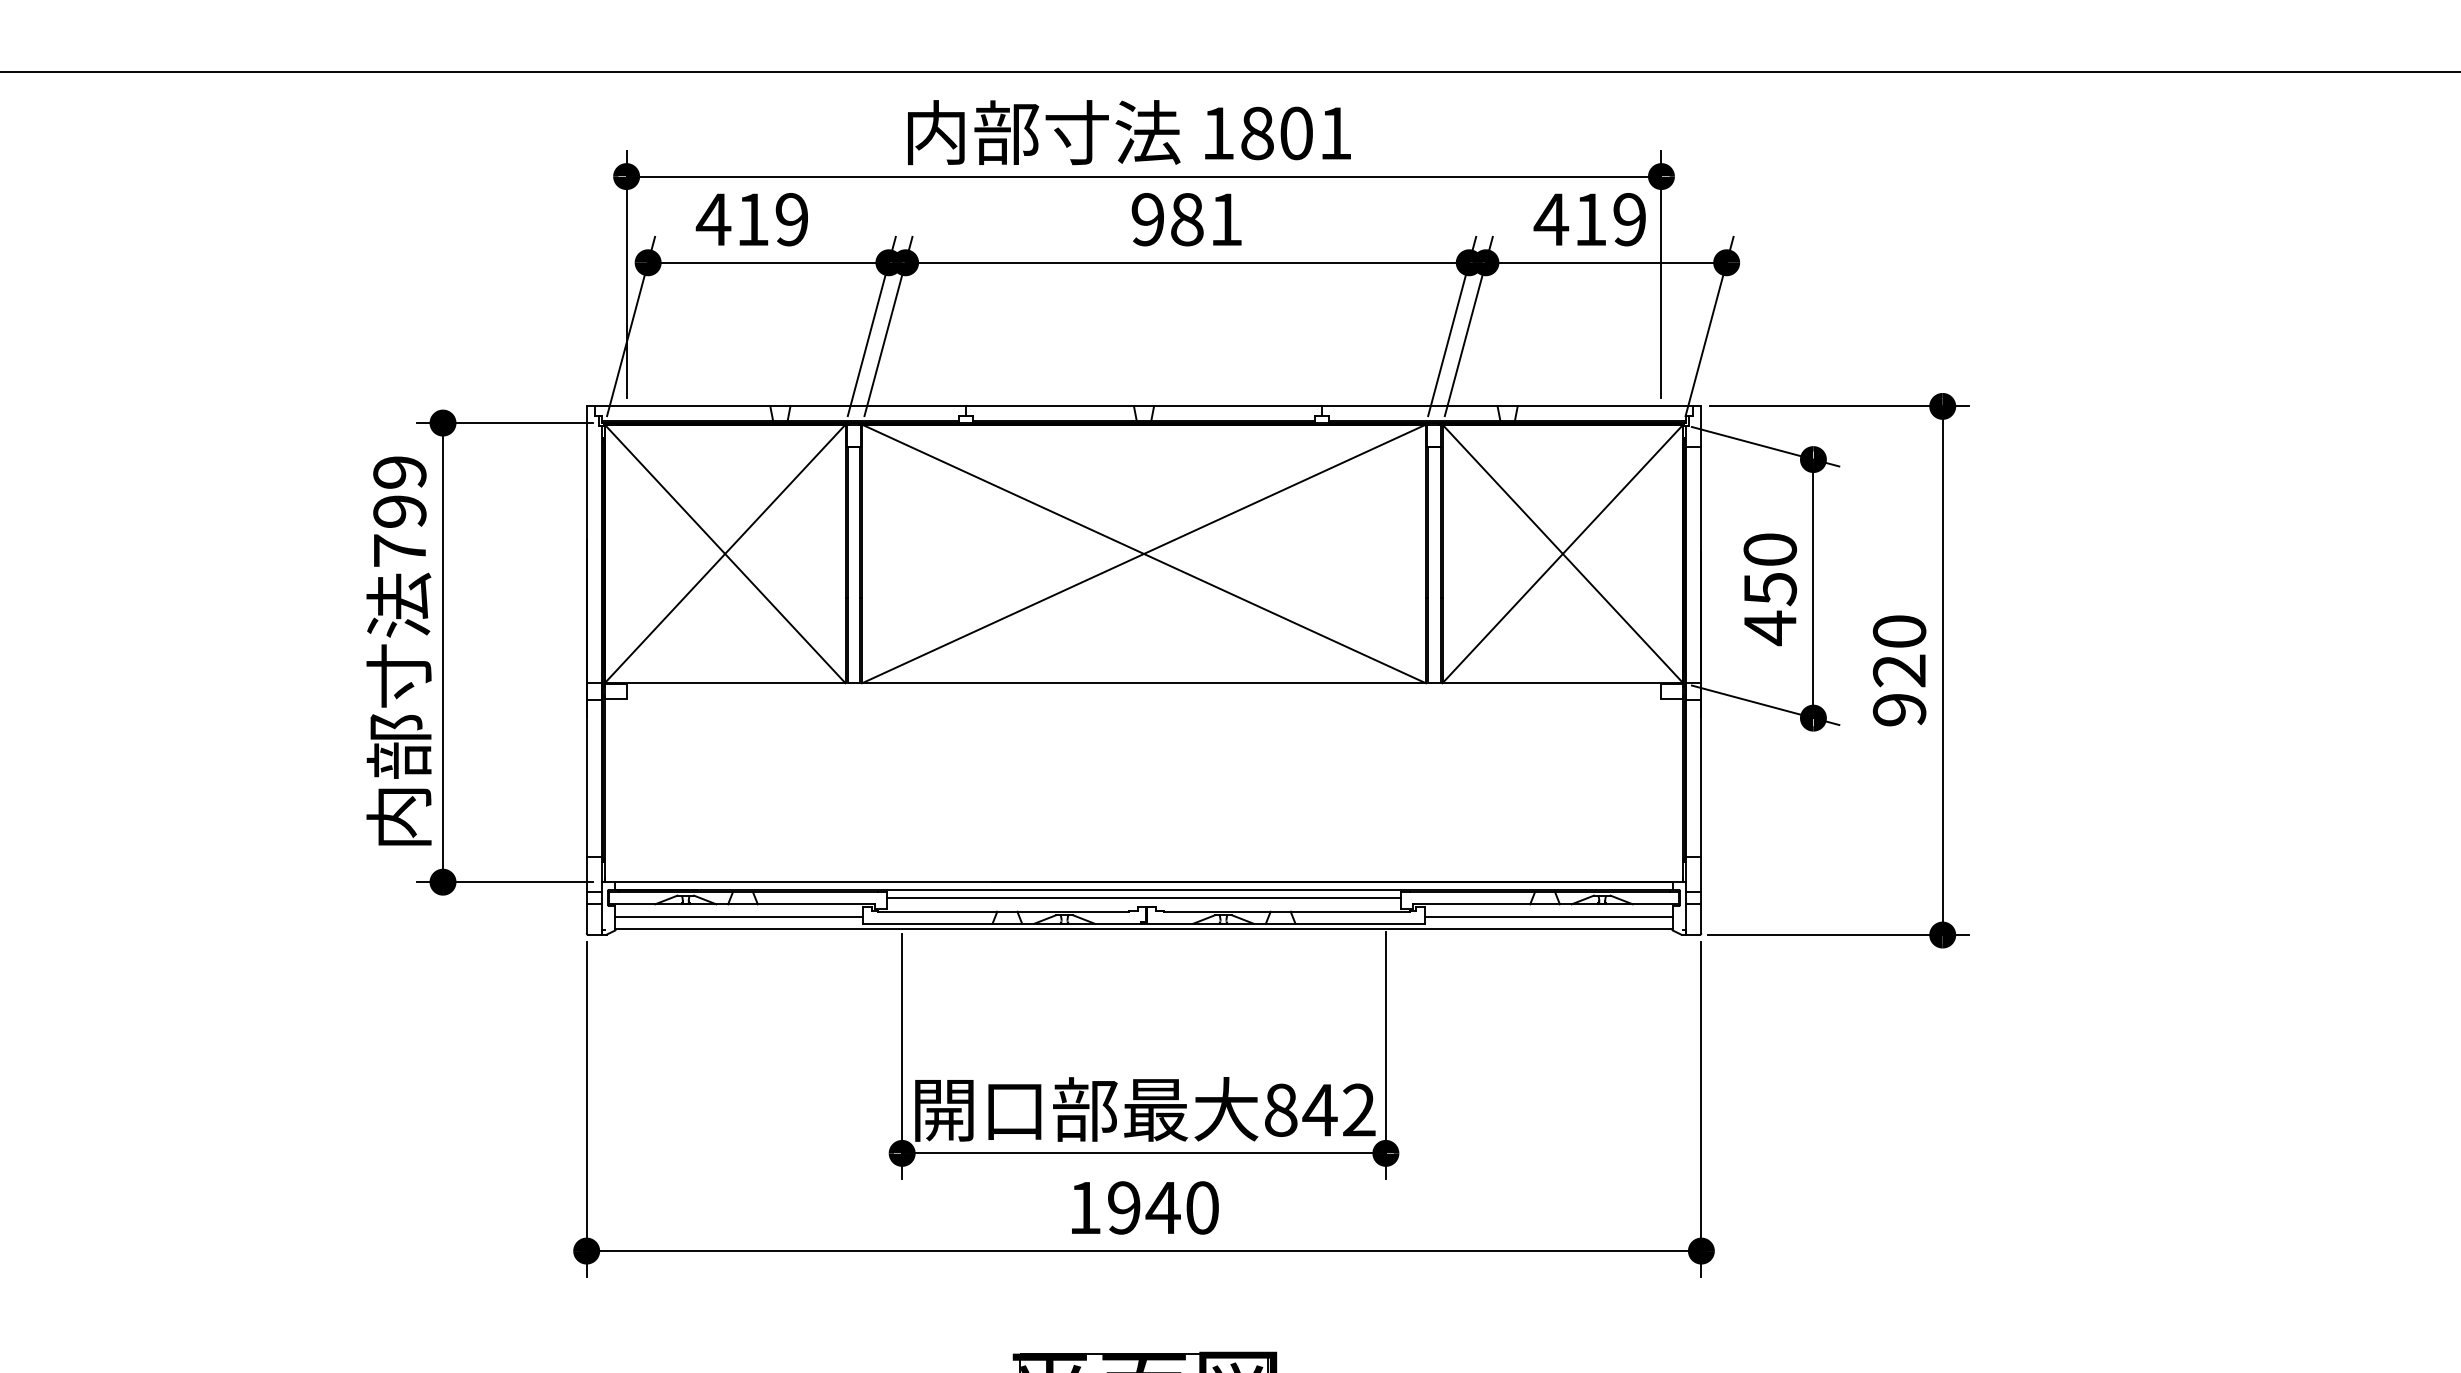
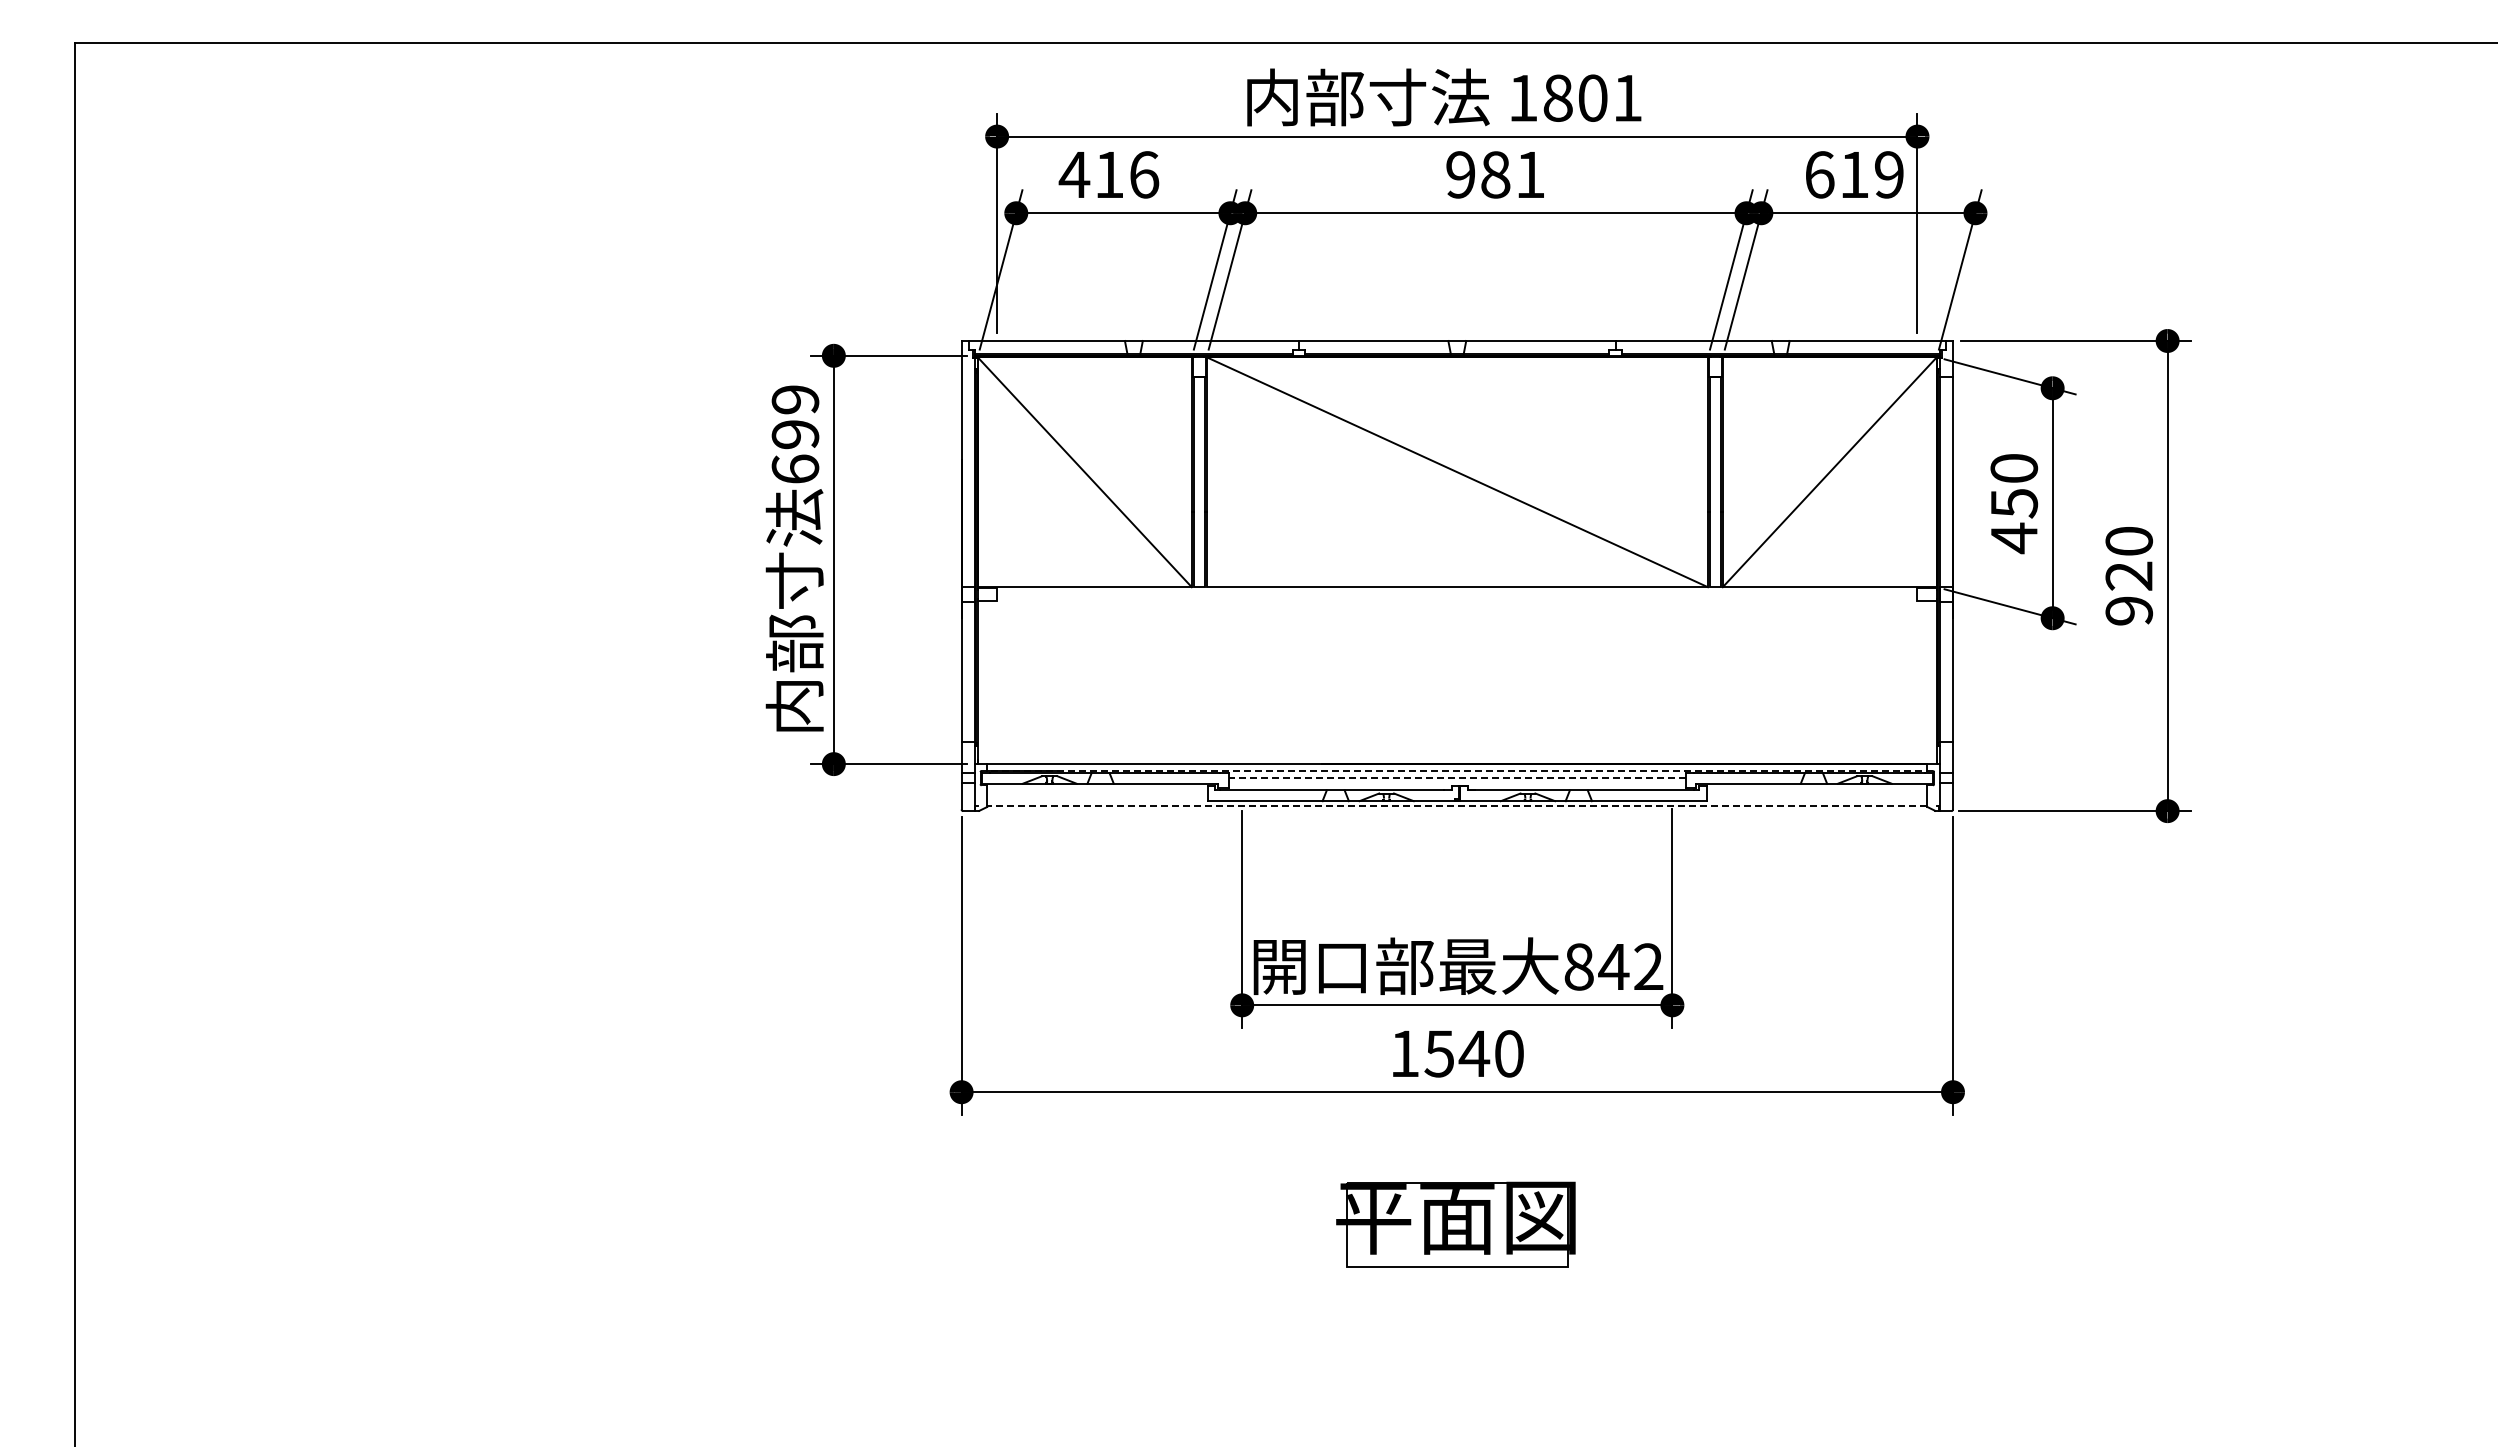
text: (792, 219) -> (1144, 174), 419 -> 416
text: (1551, 219) -> (1819, 174), 419 -> 619
text: (399, 549) -> (795, 468), 799 -> 699
line: (724, 554) -> (1084, 472), removed
line: (1143, 554) -> (1456, 472), removed
line: (1562, 554) -> (1829, 472), removed
line: (1147, 890) -> (1460, 771), solid -> dashed
line: (1144, 897) -> (1457, 777), solid -> dashed
line: (739, 917) -> (1097, 795), removed
line: (1547, 917) -> (1816, 795), removed
line: (1143, 929) -> (1456, 806), solid -> dashed
text: (1122, 1207) -> (1438, 1053), 1940 -> 1540

